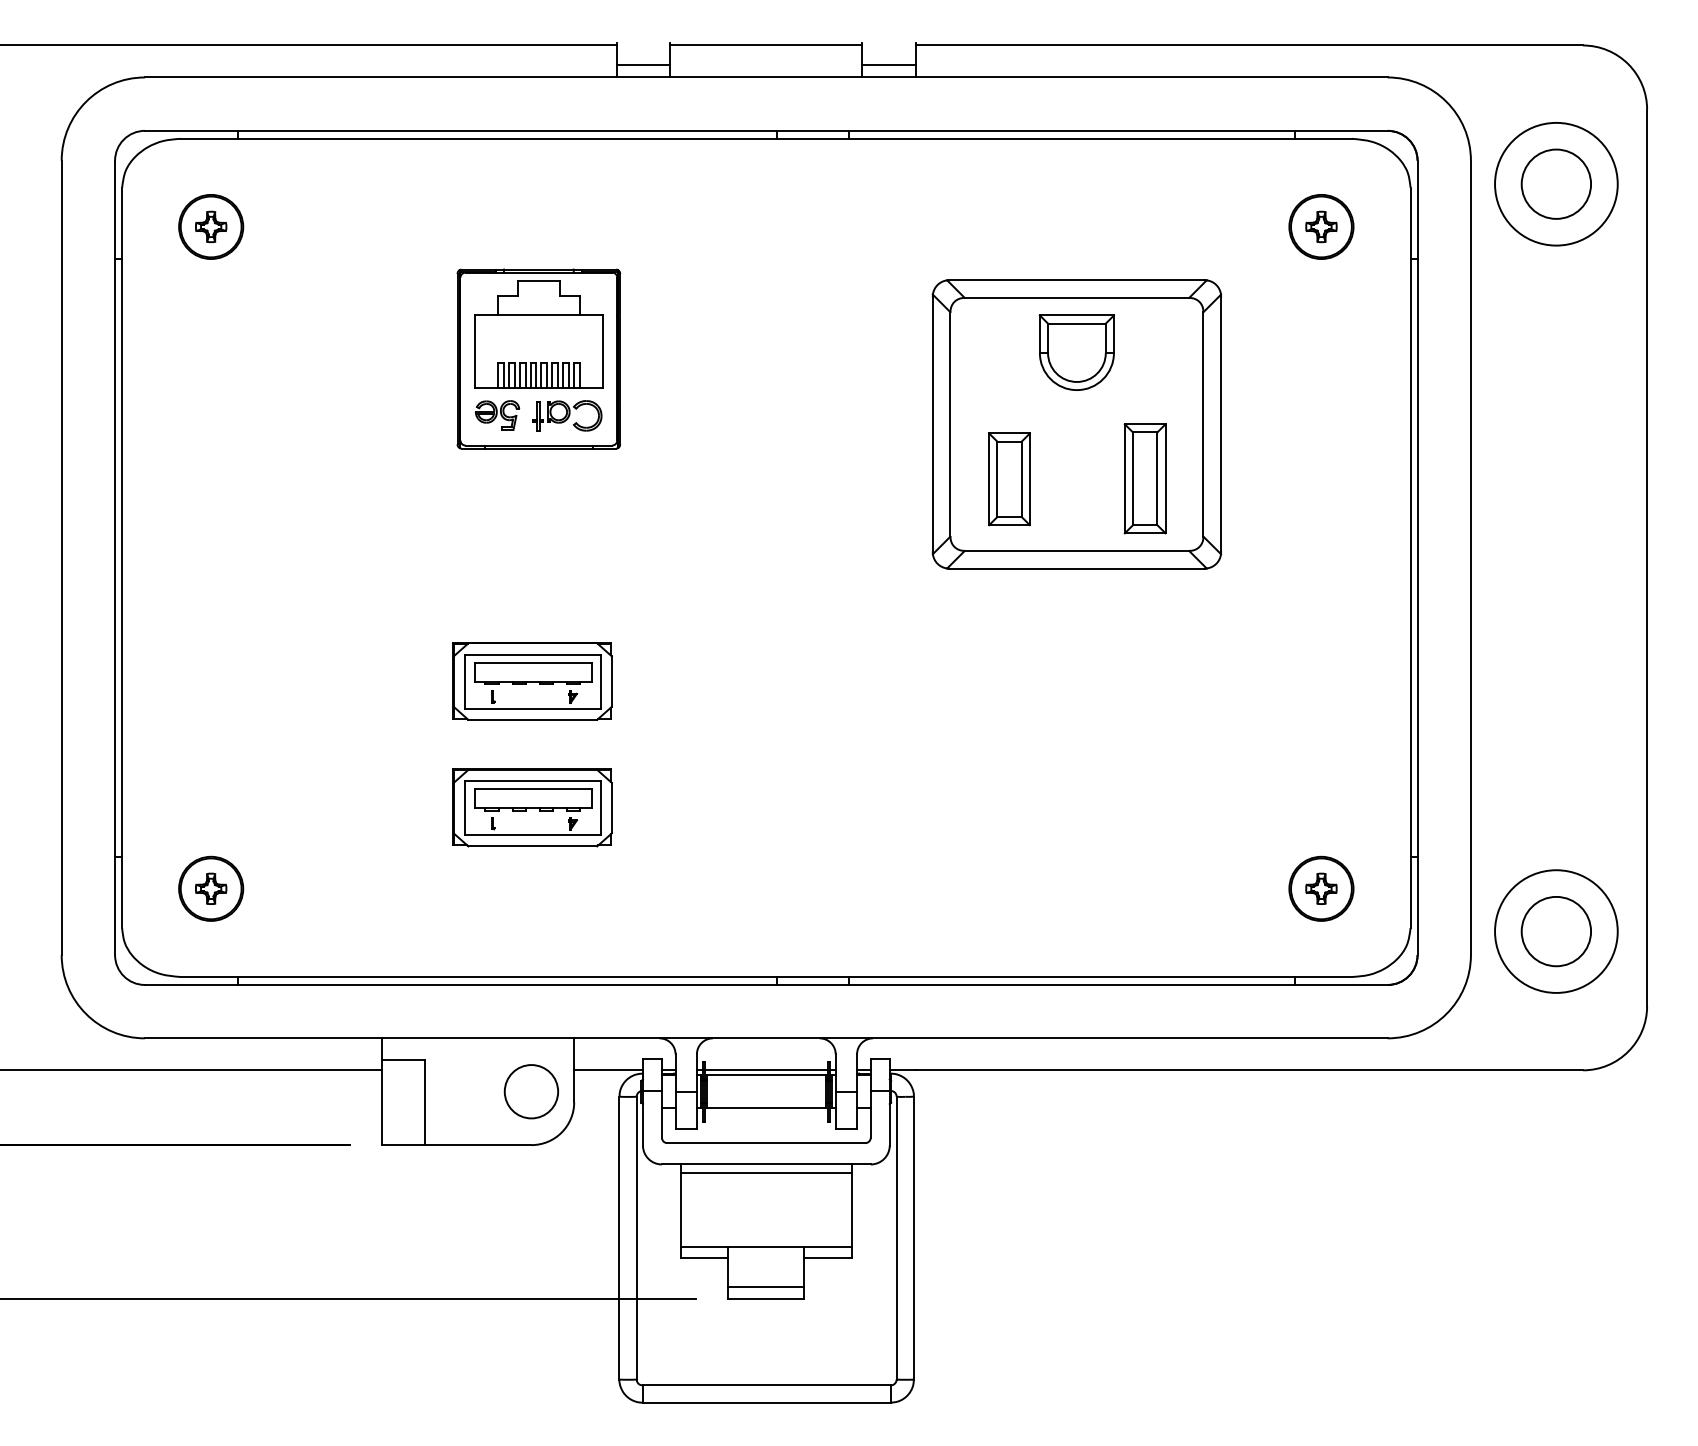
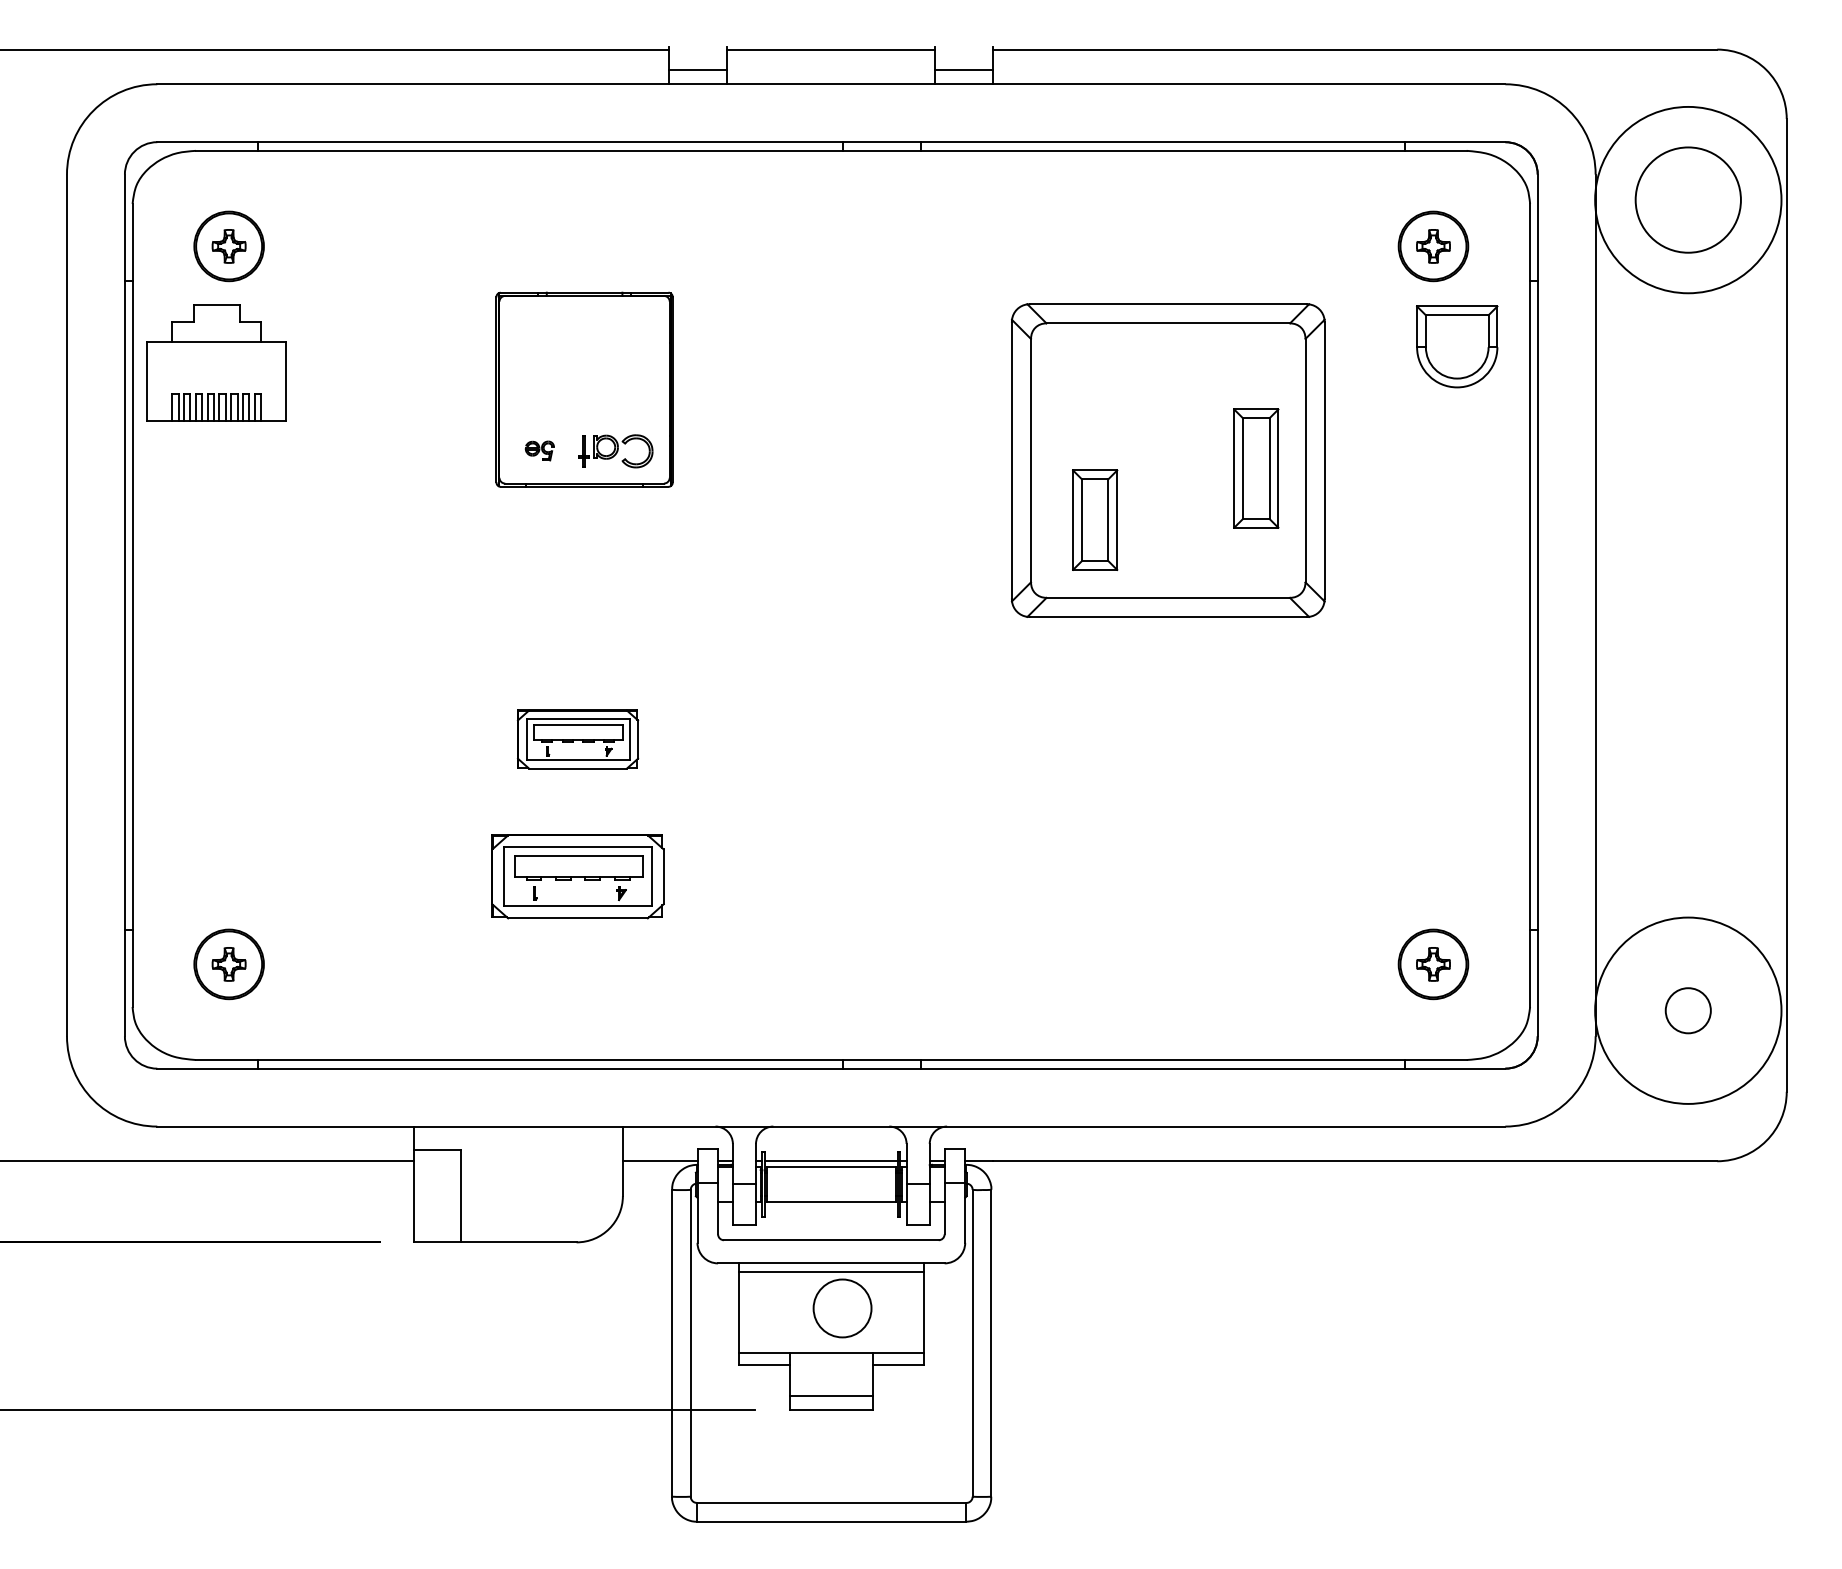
circle: (1555, 183) -> (1687, 199), size x1.4
circle: (1555, 183) -> (1687, 199), size x1.4
part: (538, 333) -> (216, 362), moved
part: (1077, 352) -> (1457, 346), moved
part: (497, 415) -> (539, 450), size x0.6
part: (1145, 478) -> (1256, 468), moved
part: (532, 681) -> (577, 739), size x0.7
circle: (1555, 931) -> (1687, 1010), size x0.6
circle: (1555, 931) -> (1687, 1010), size x1.4
circle: (531, 1091) -> (842, 1308), moved

